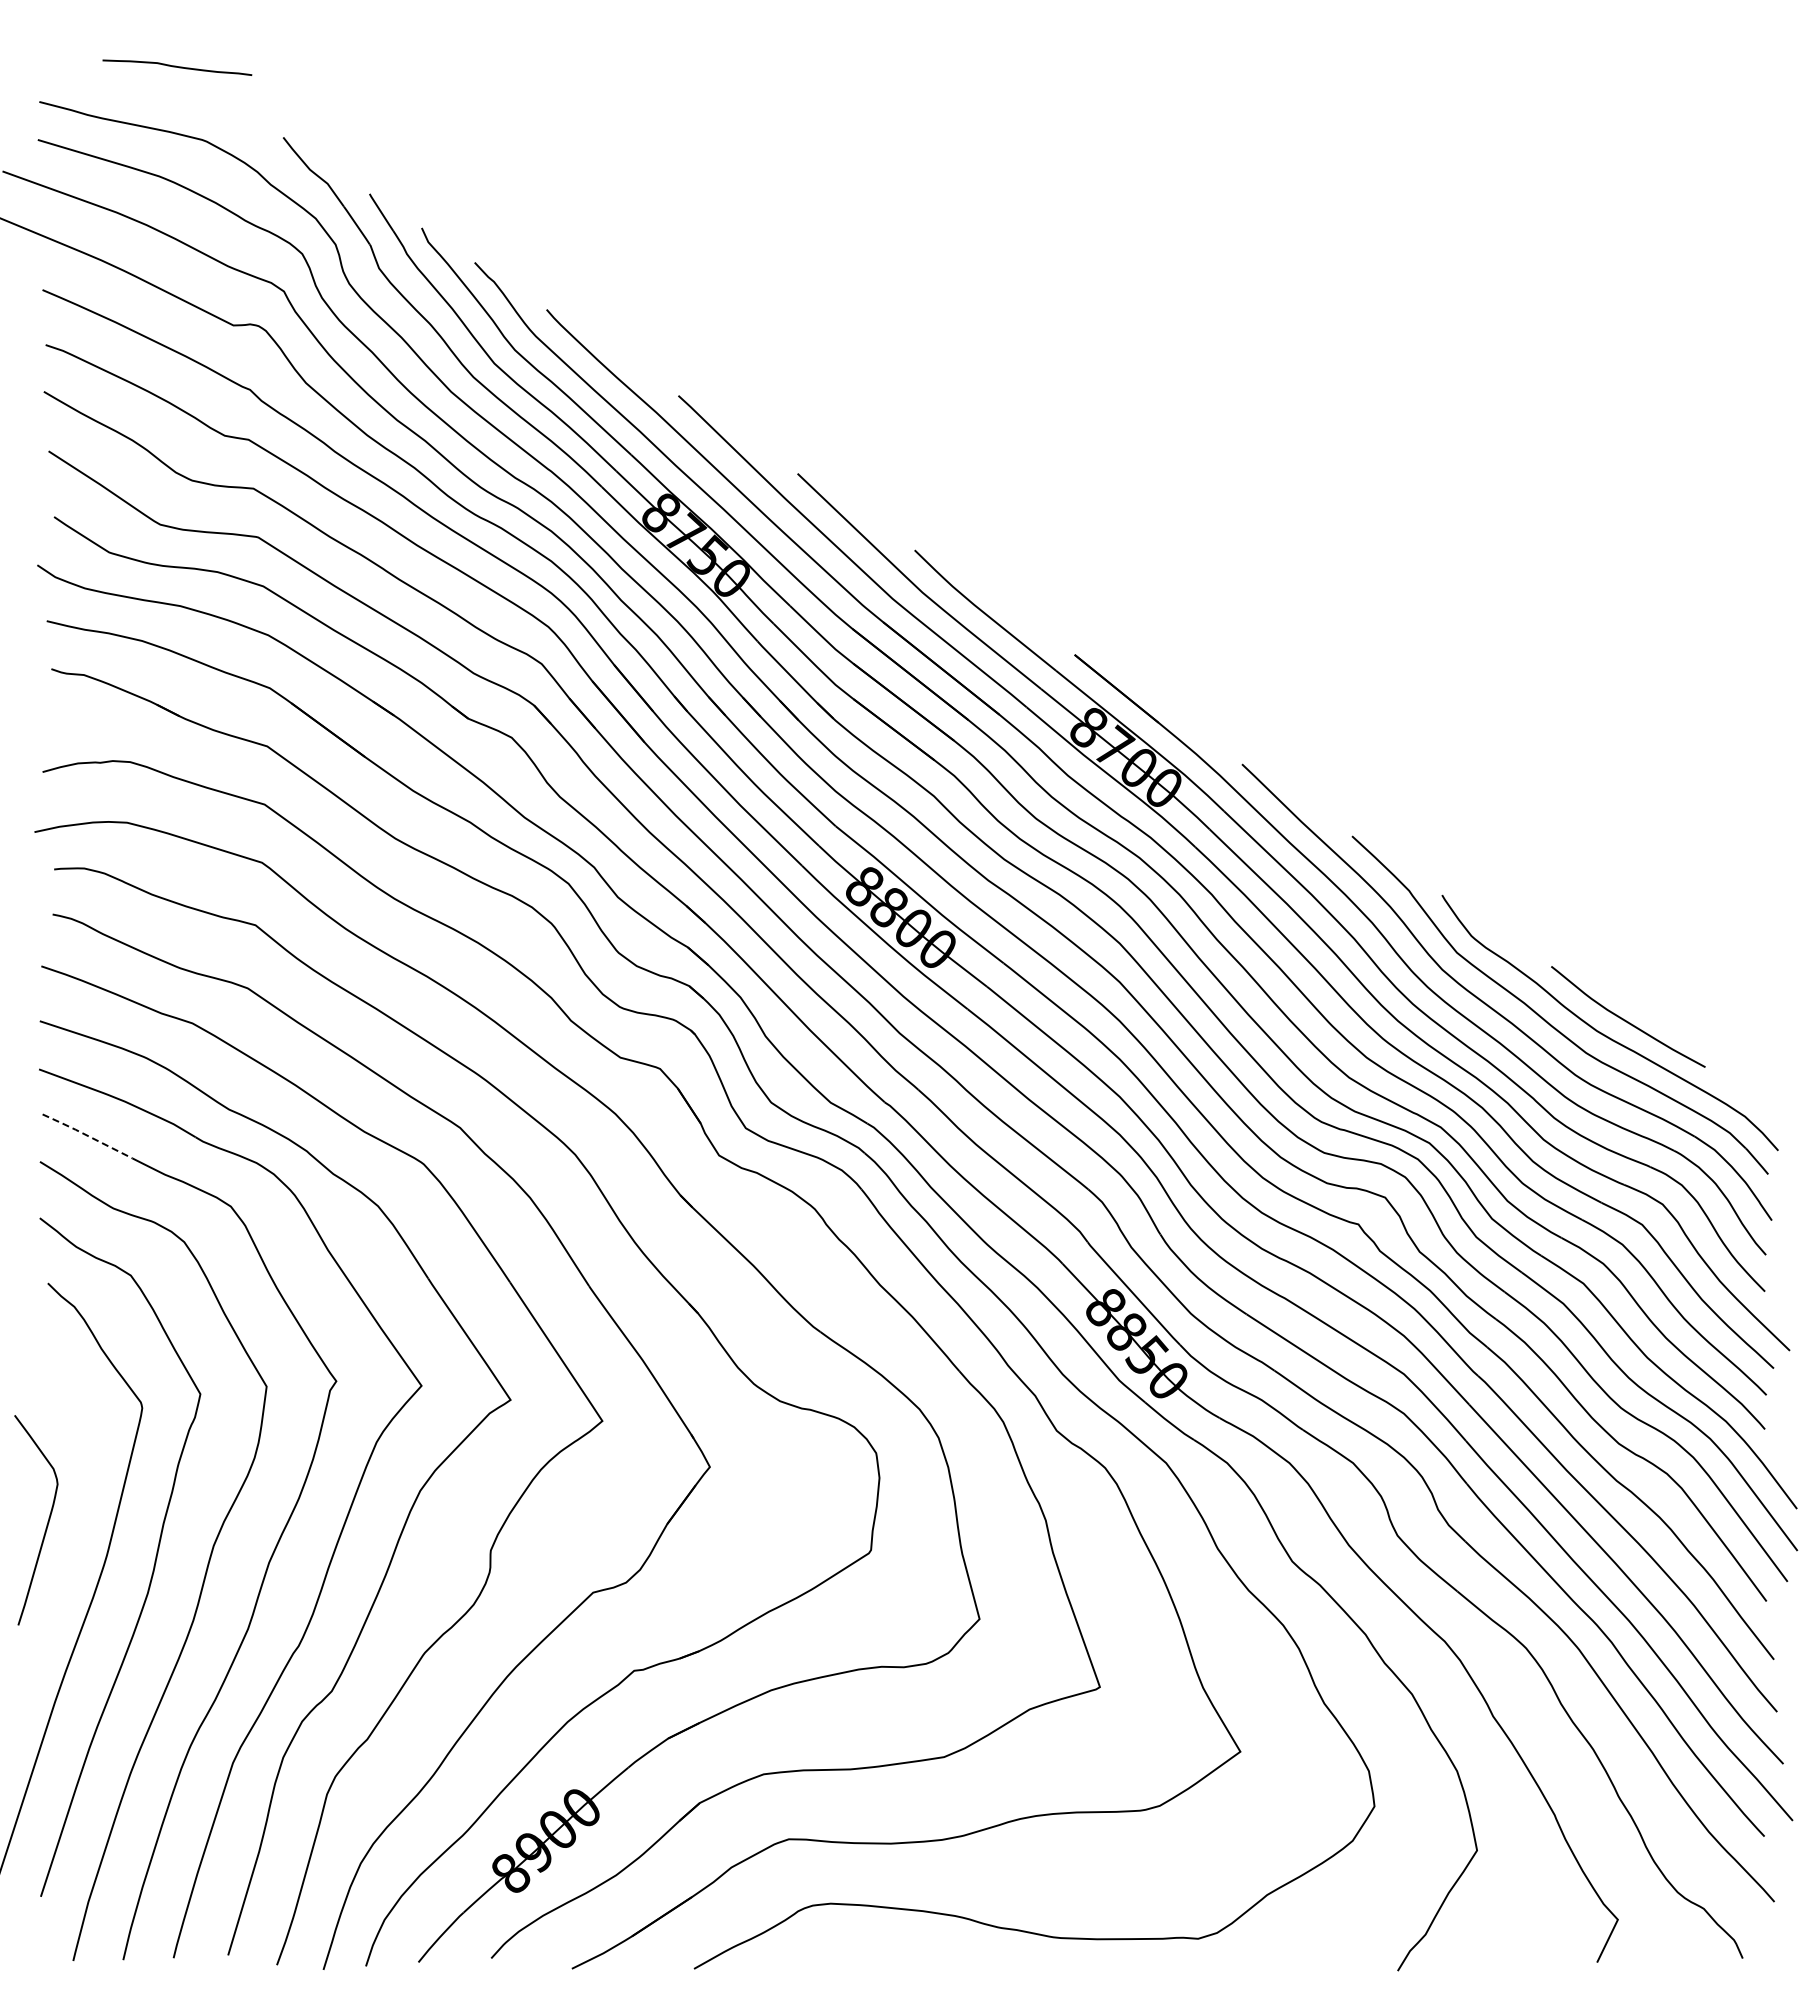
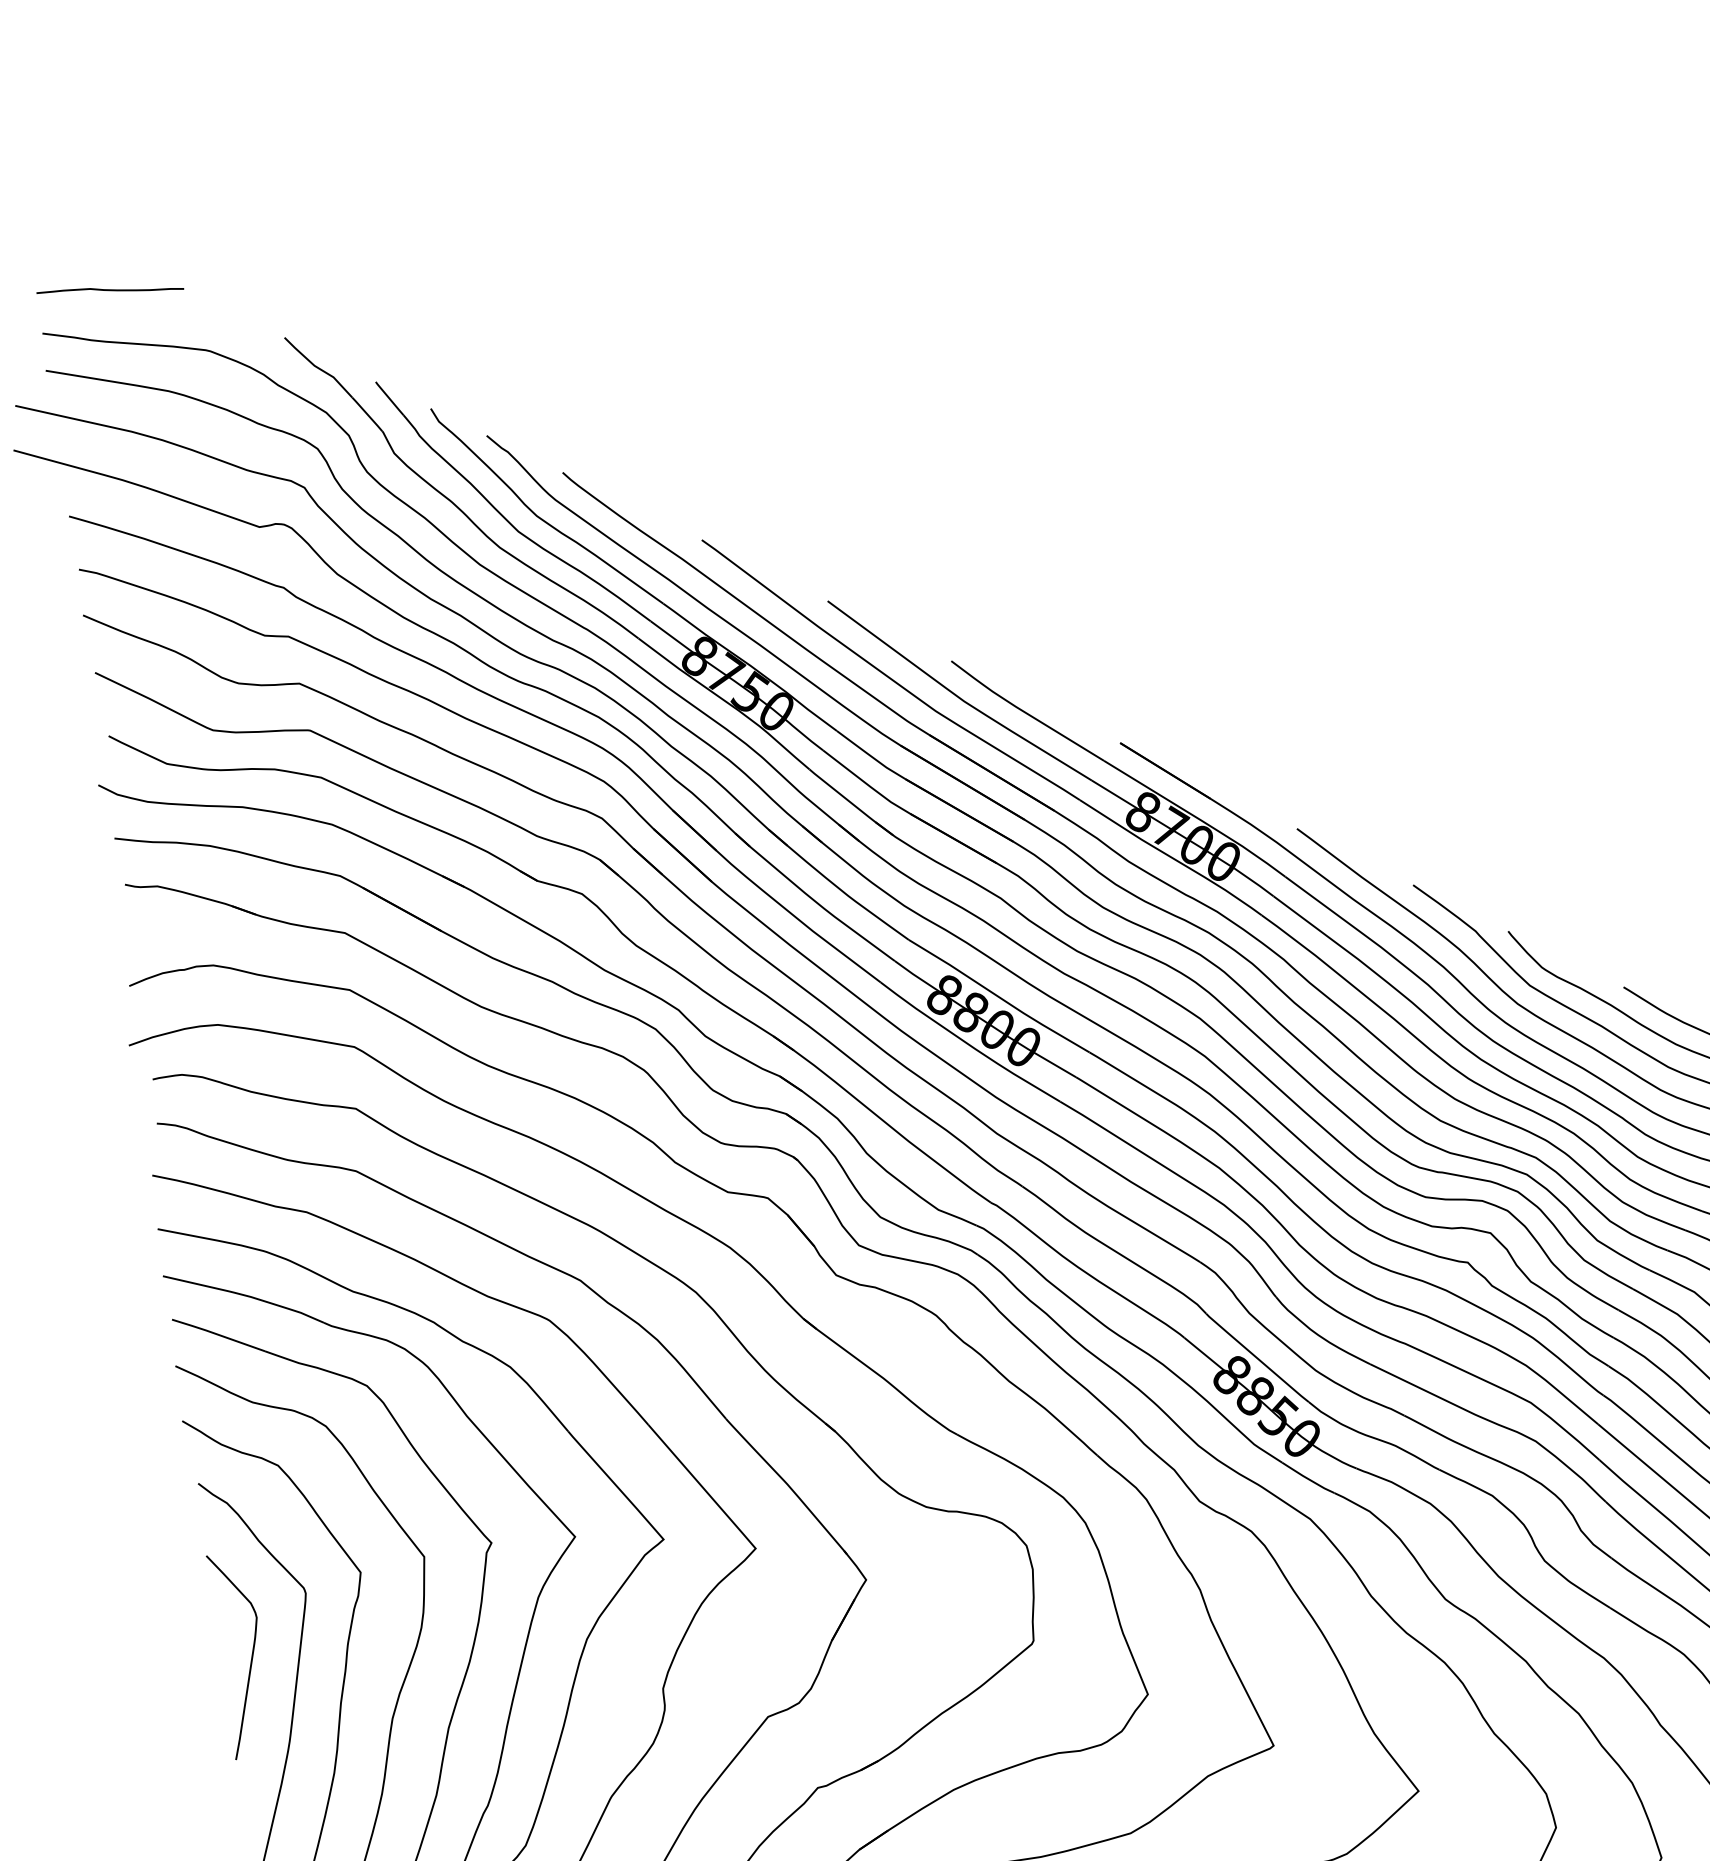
curve: (177, 67) -> (110, 290), moved
line: (86, 1135) -> (217, 1334), dashed -> solid
curve: (46, 1524) -> (250, 1658), moved

